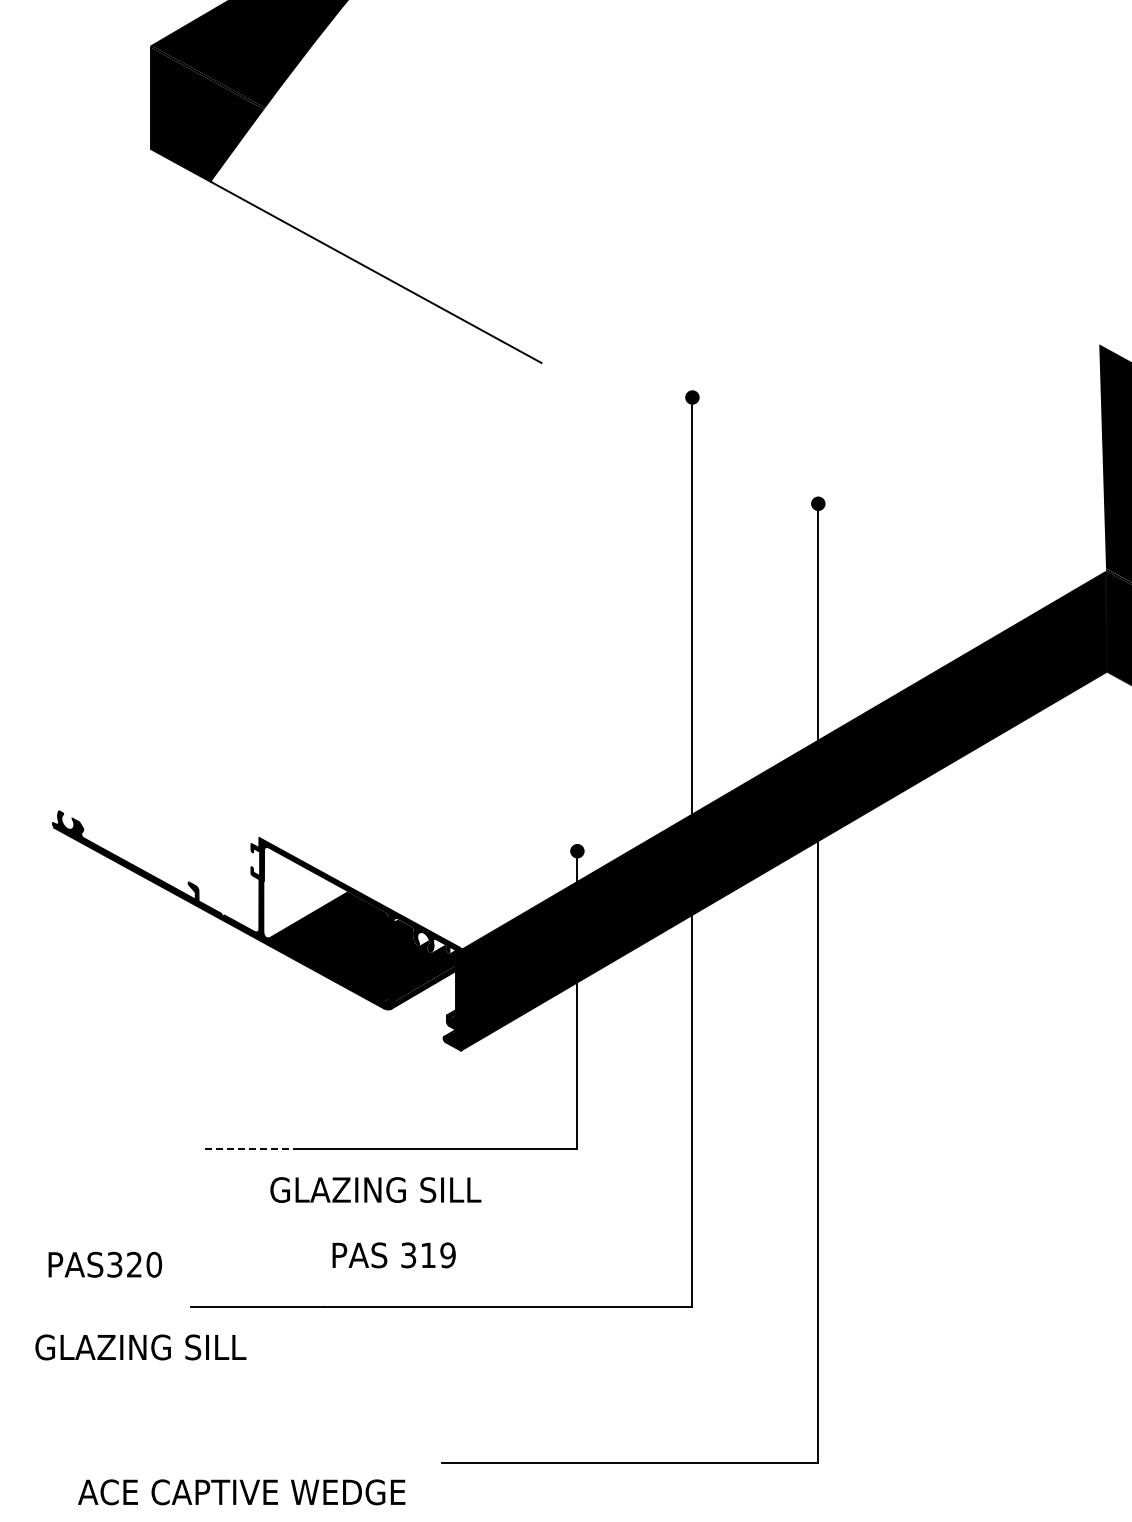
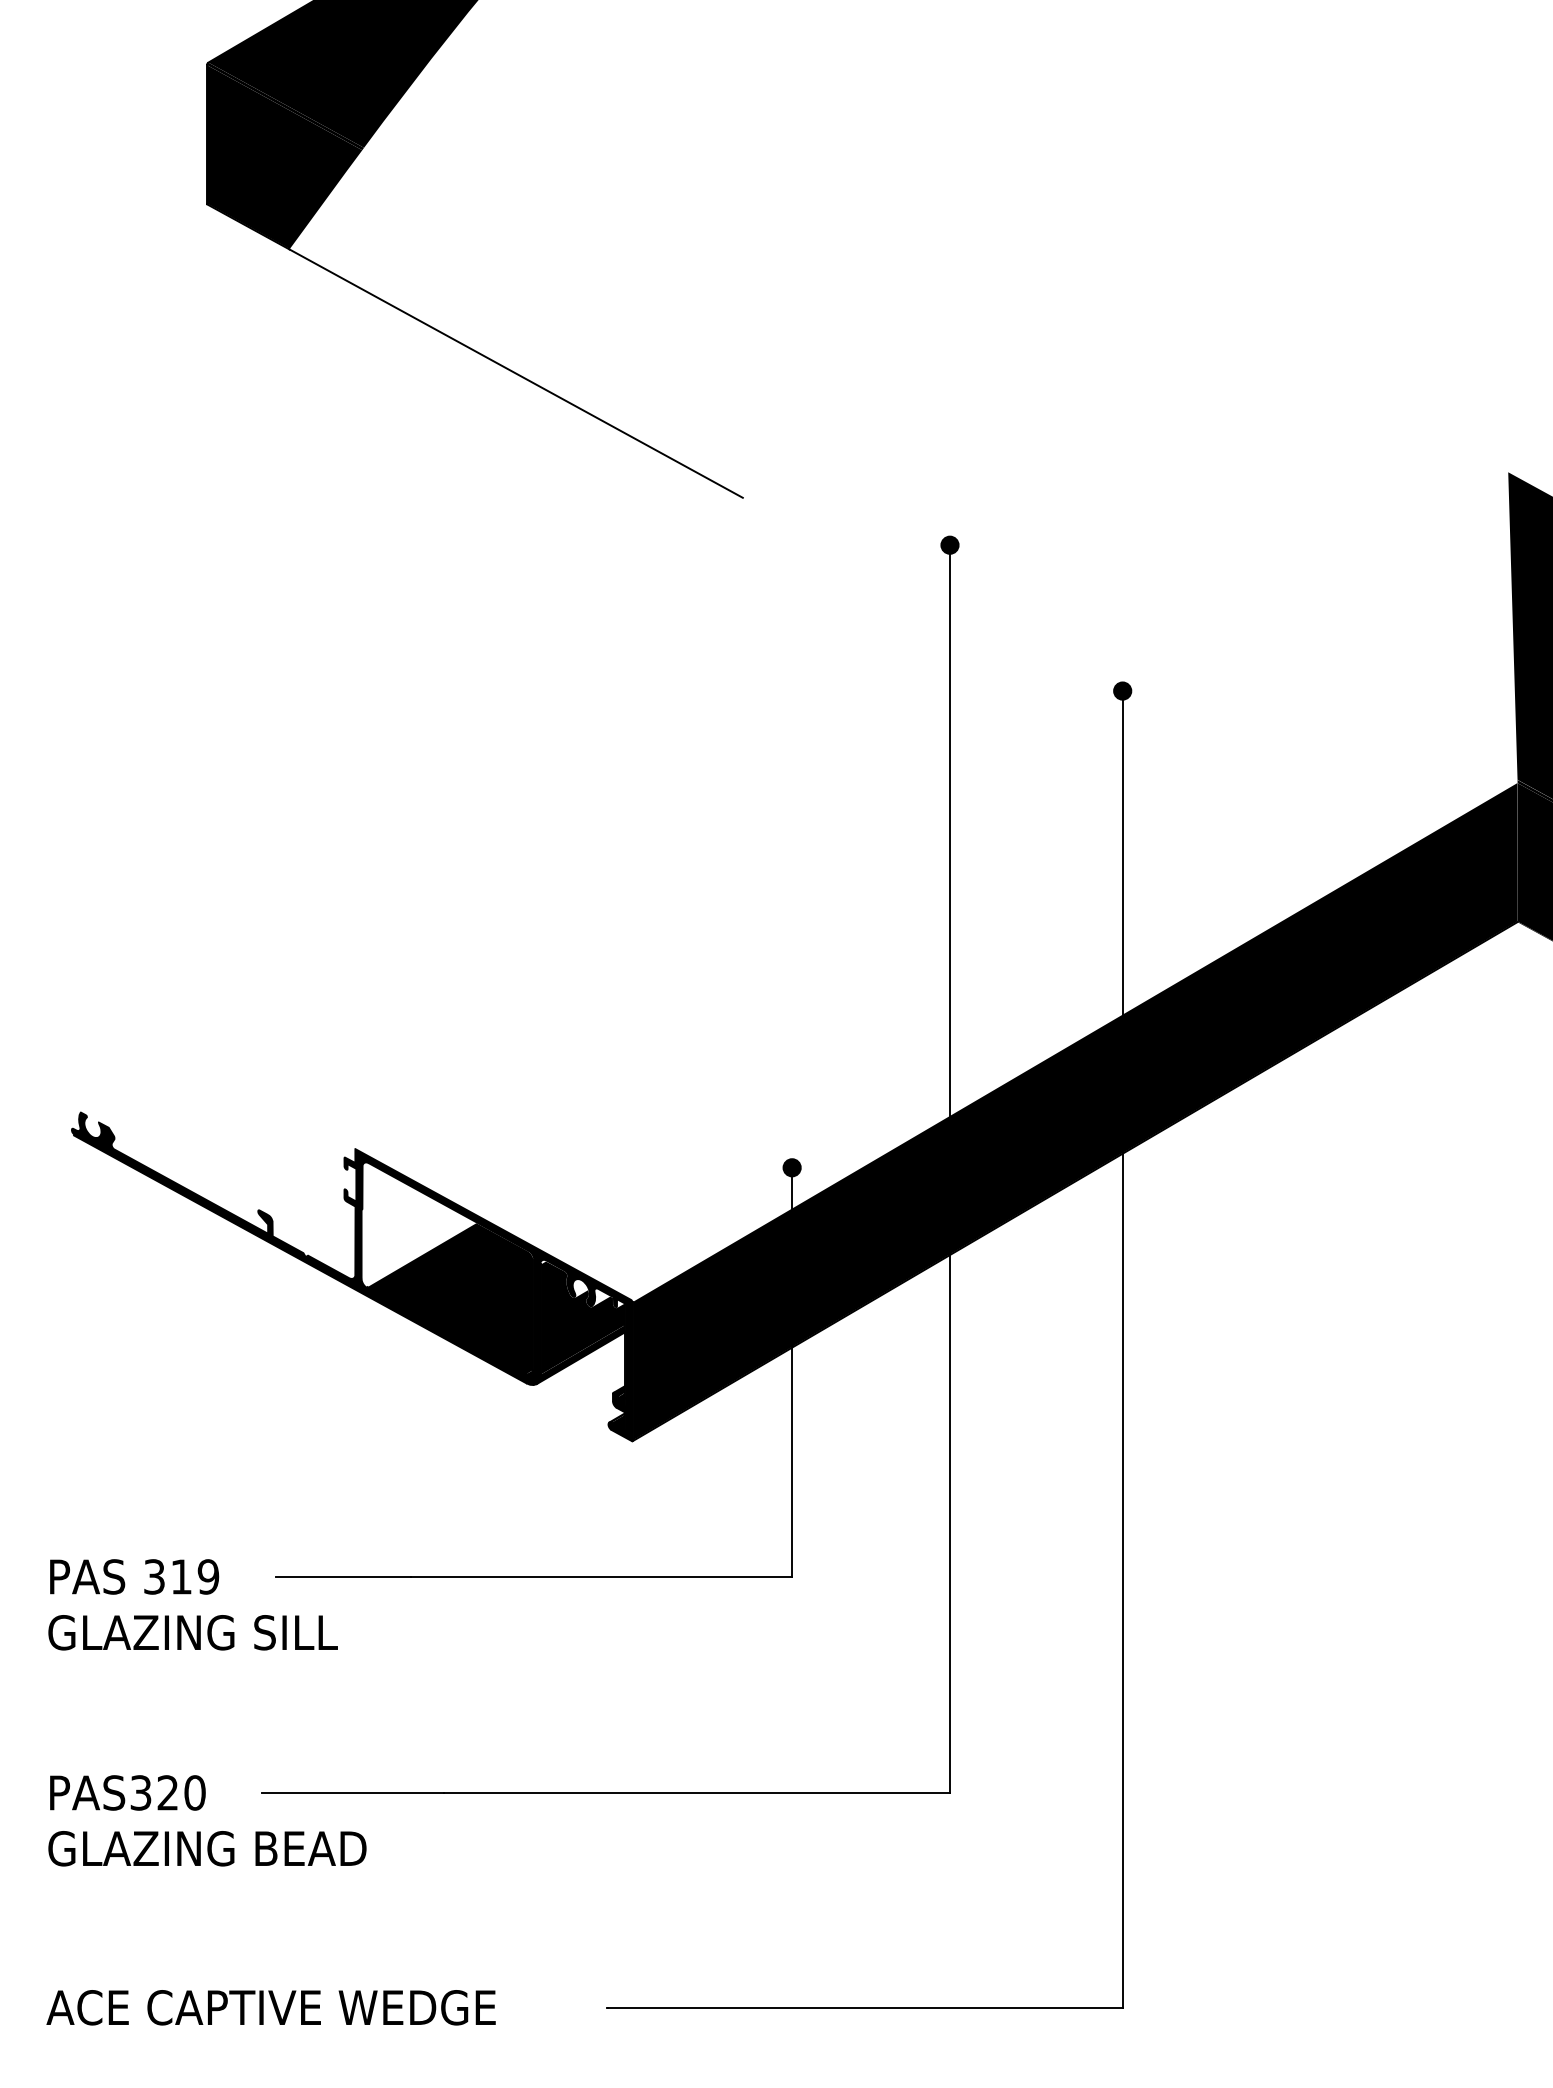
line: (249, 1149) -> (342, 1577), dashed -> solid
text: (375, 1189) -> (192, 1631), moved
text: (393, 1255) -> (133, 1577), moved
text: (105, 1264) -> (128, 1792), moved
text: (226, 1347) -> (310, 1848), GLAZING SILL -> GLAZING BEAD
text: (241, 1492) -> (270, 2007), moved

